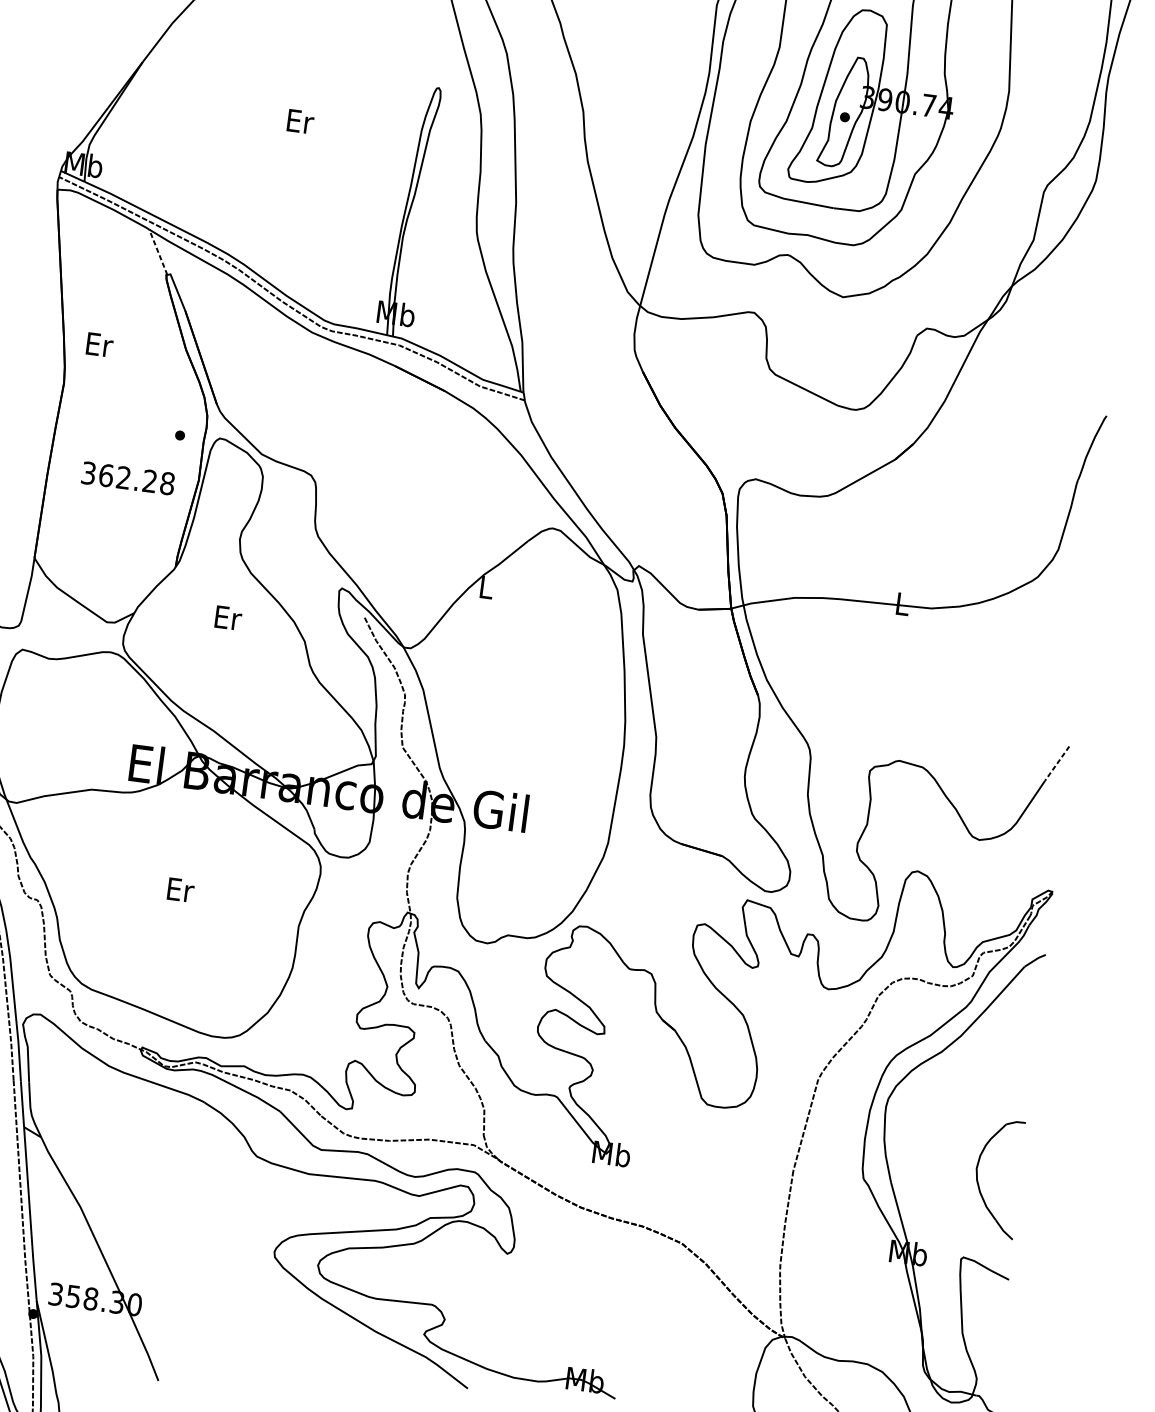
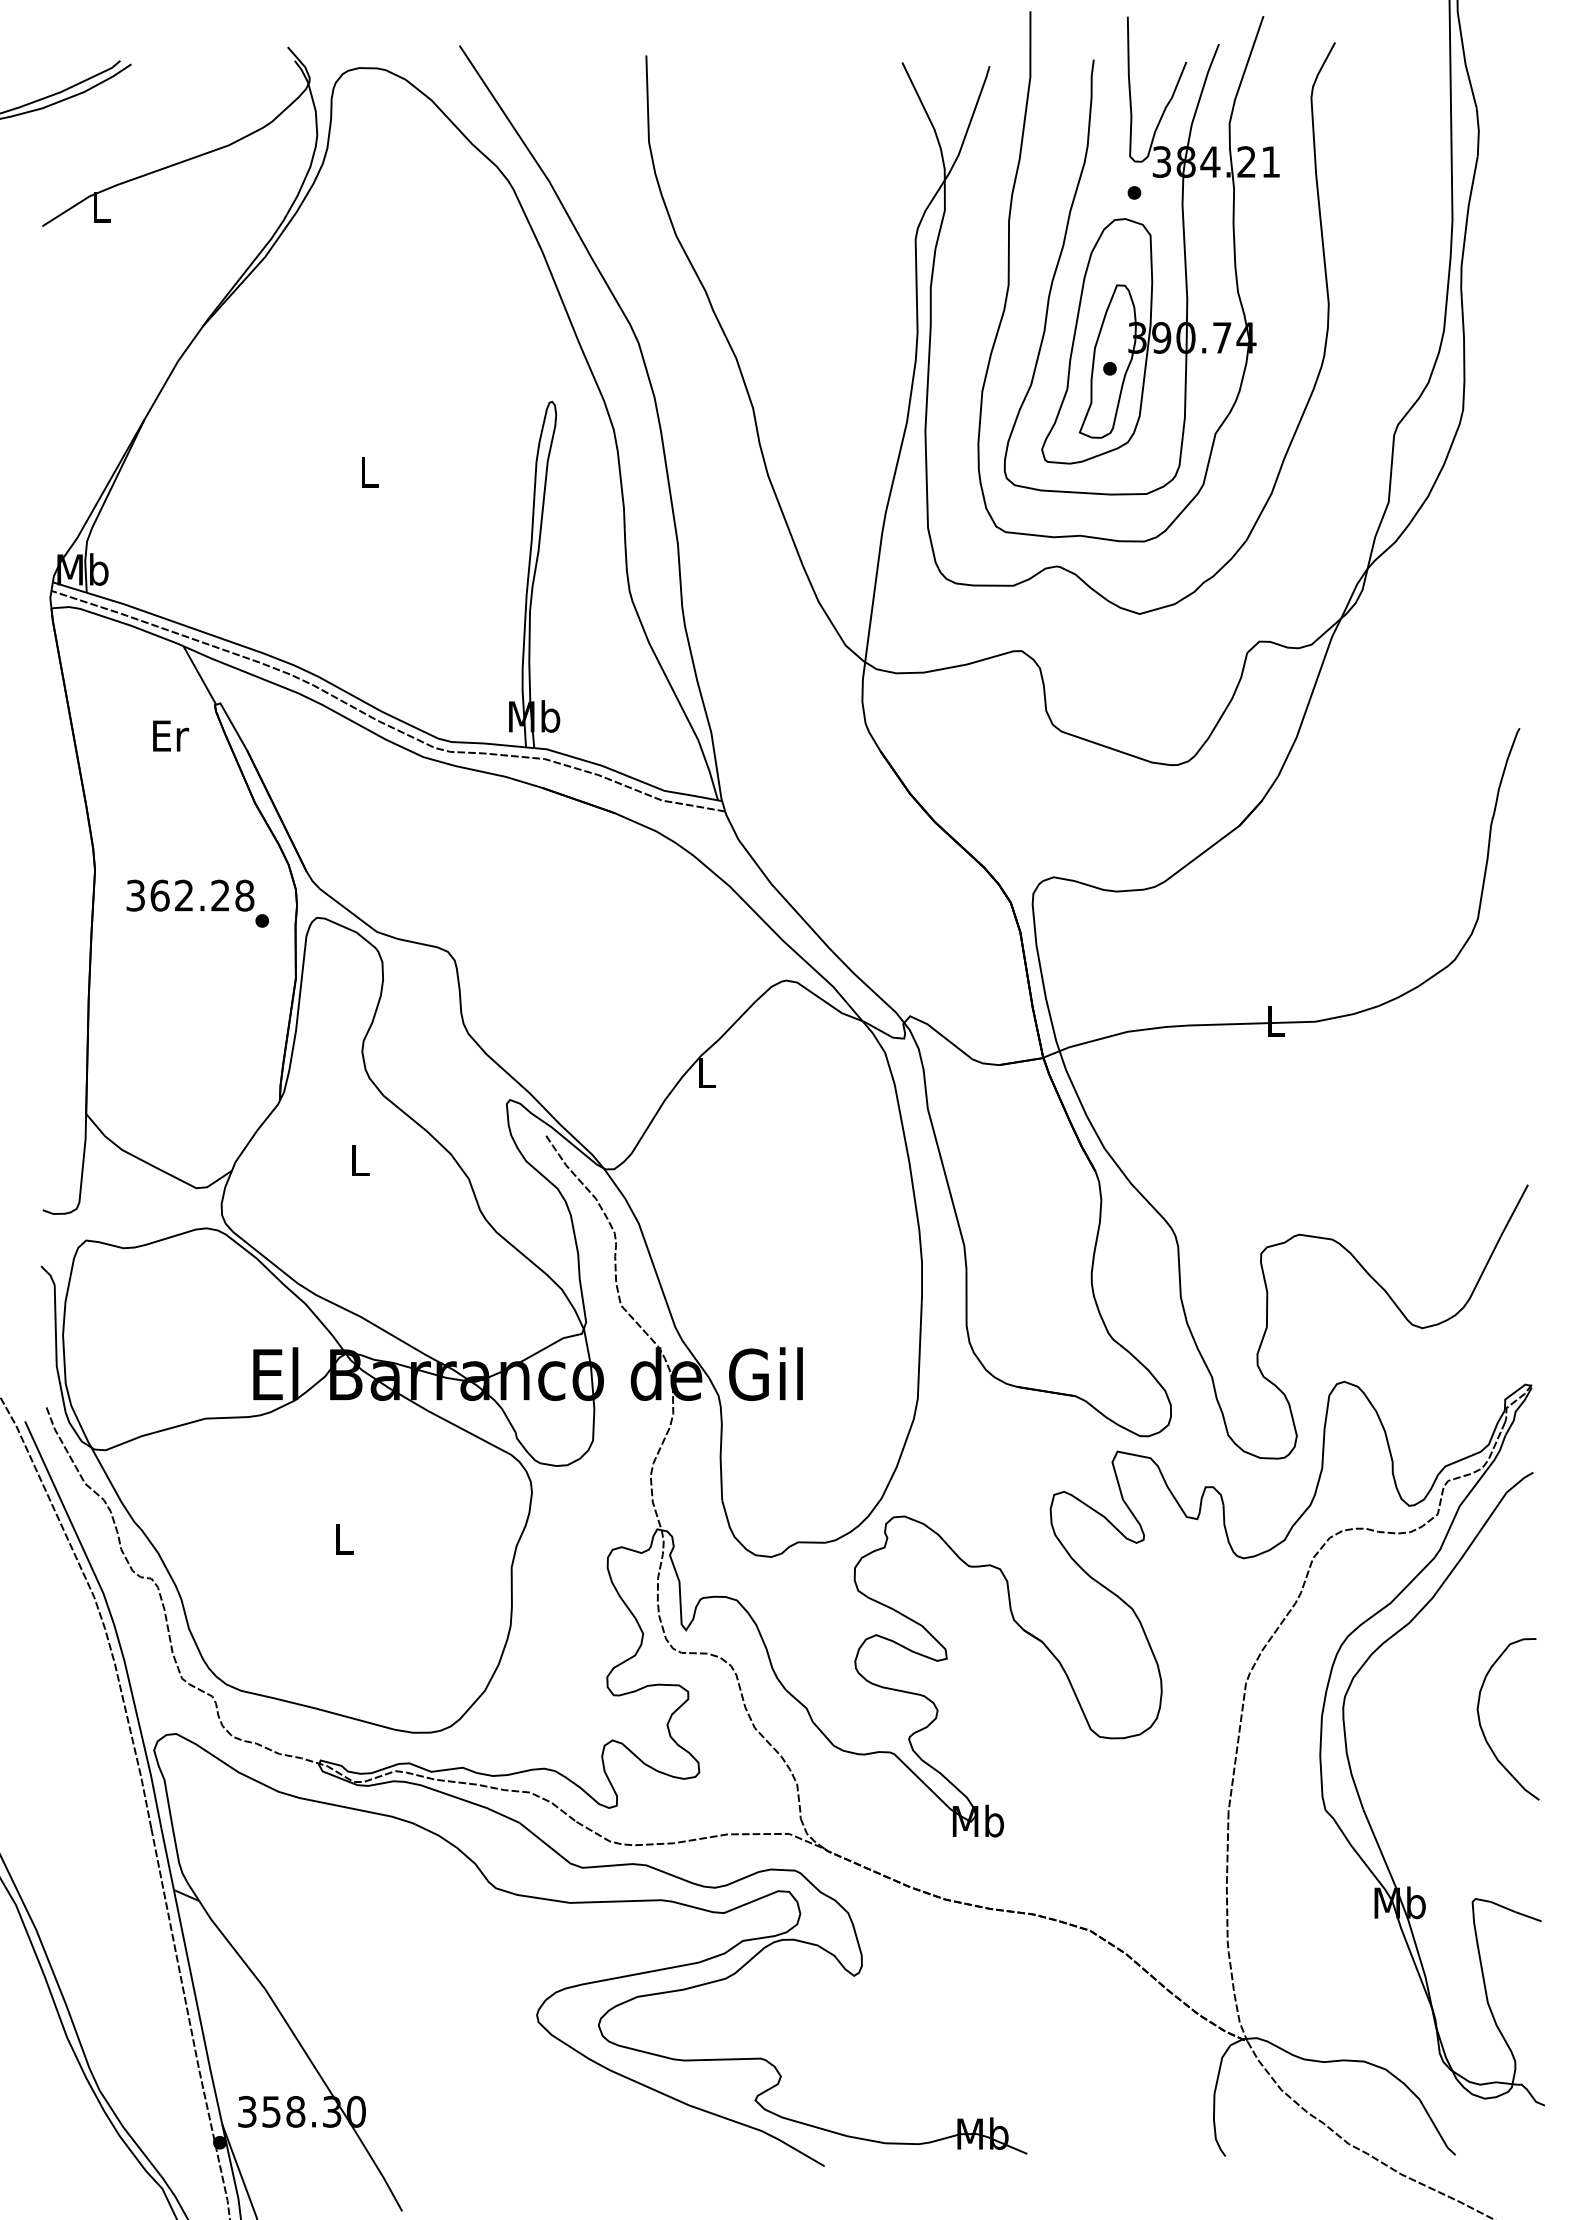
text: (300, 121) -> (370, 471), Er -> L
line: (158, 252) -> (199, 675), dashed -> solid
text: (99, 344) -> (170, 735), moved
text: (128, 478) -> (190, 895), moved
text: (228, 617) -> (360, 1160), Er -> L
line: (1057, 763) -> (1514, 1210), dashed -> solid
text: (180, 890) -> (344, 1539), Er -> L
part: (978, 1184) -> (1483, 1730), moved

